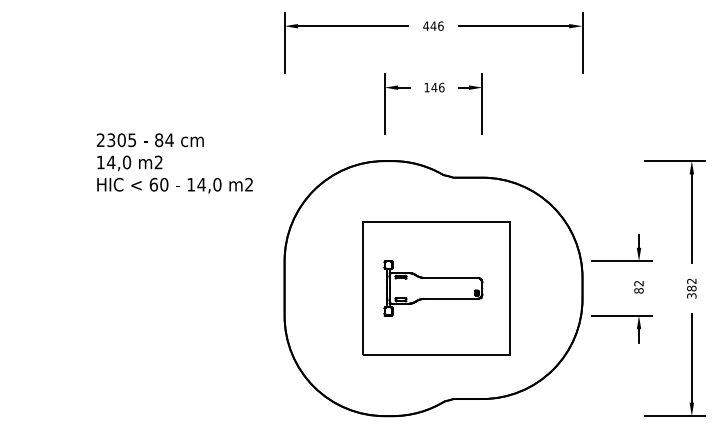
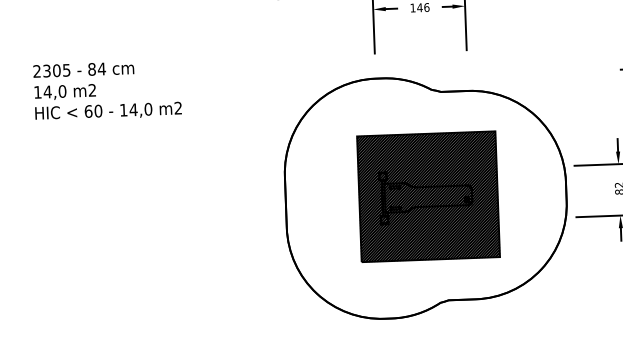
text: (174, 163) -> (107, 90), moved
hatch: (435, 288) -> (427, 196), added

